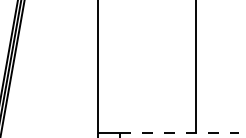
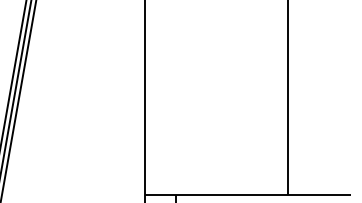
line: (179, 132) -> (264, 194), dashed -> solid

